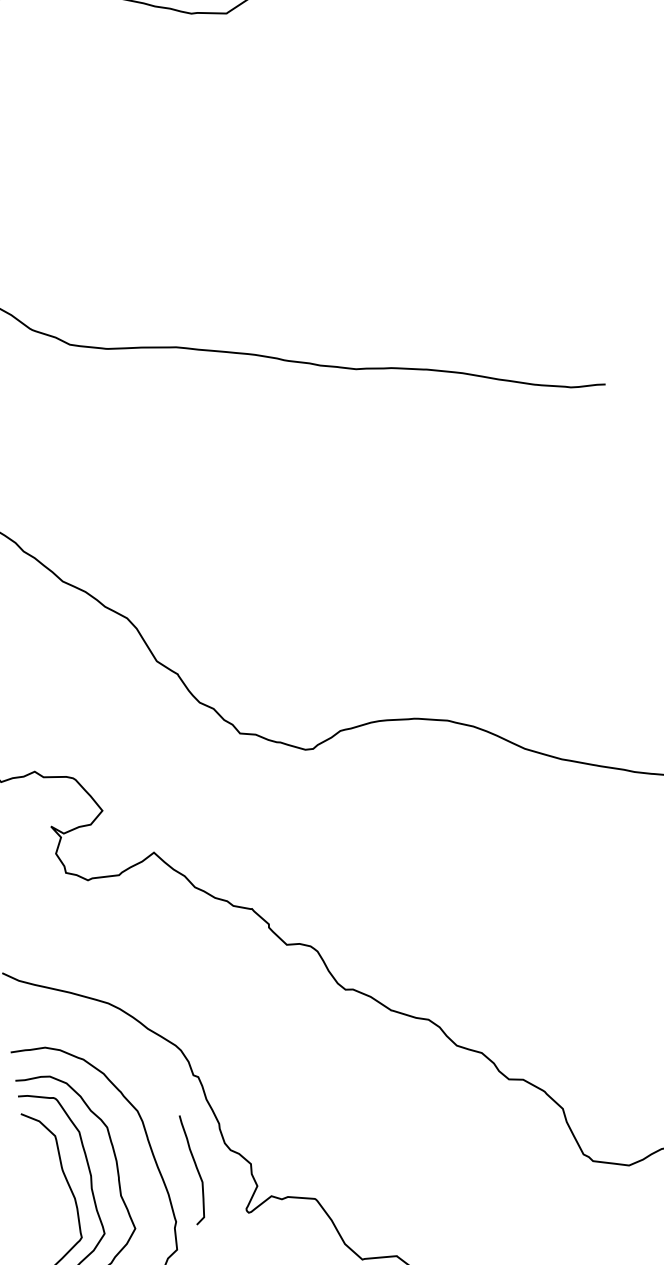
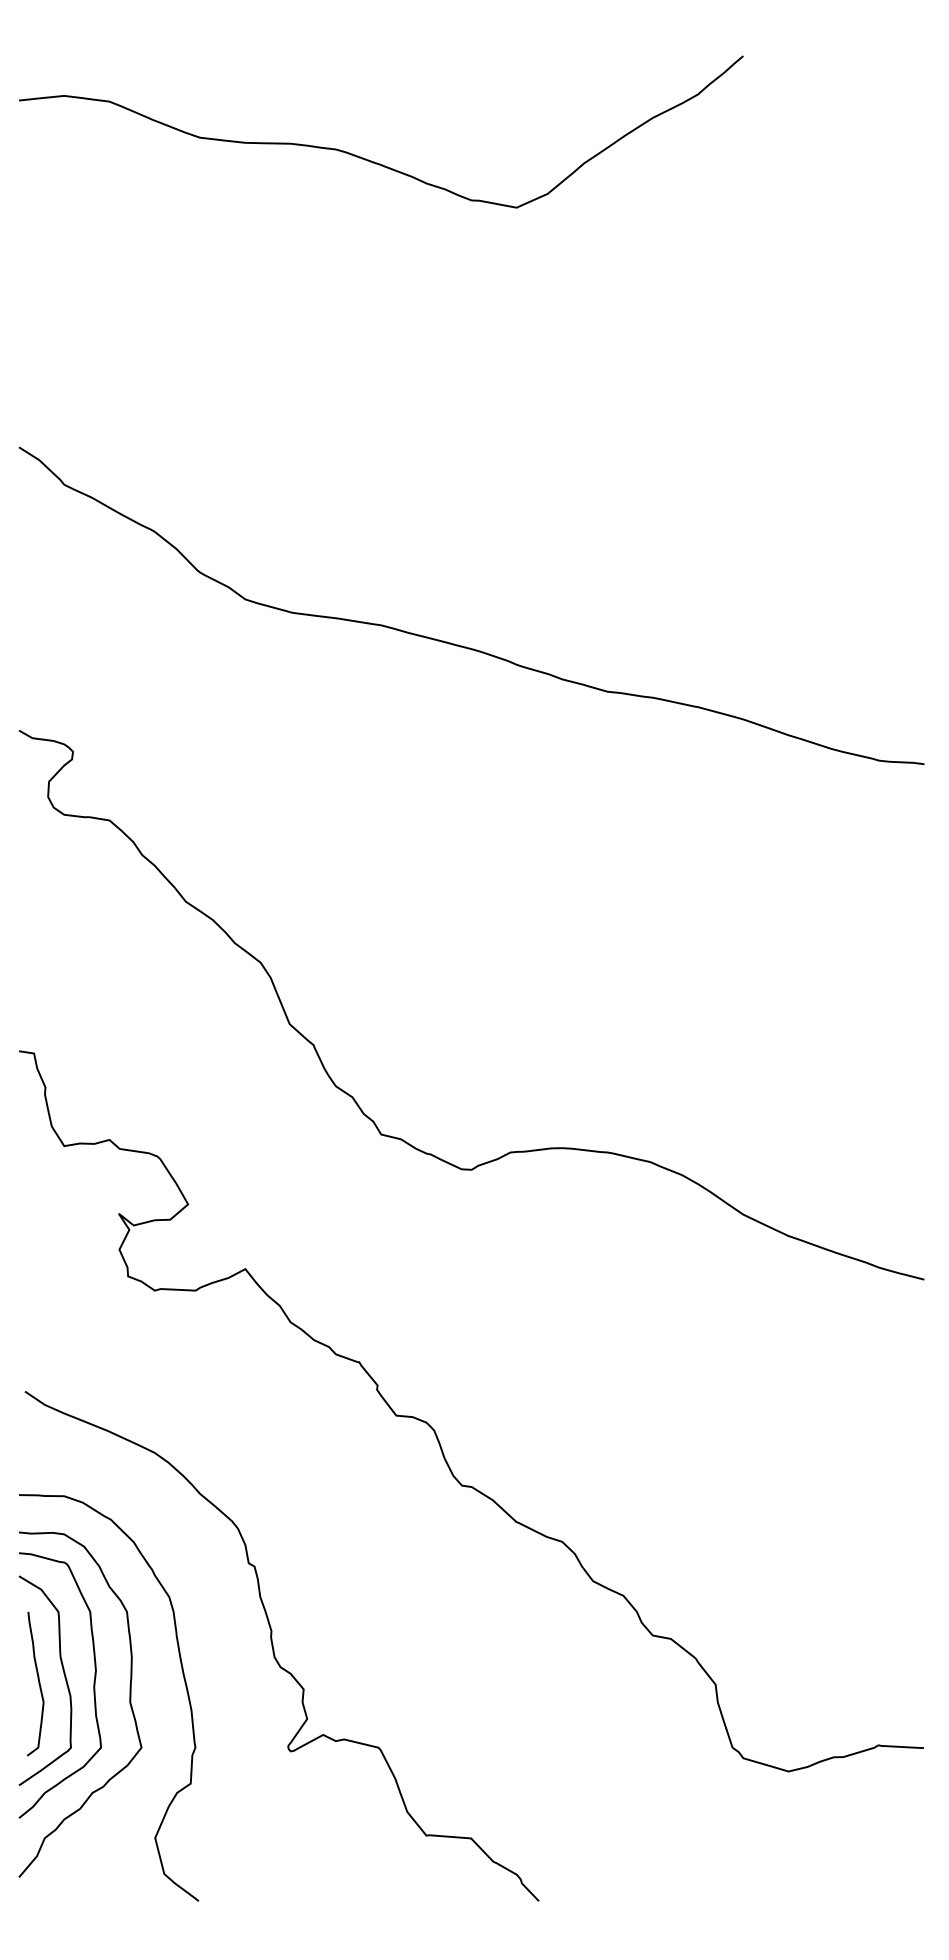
curve: (196, 1168) -> (38, 1683), moved

